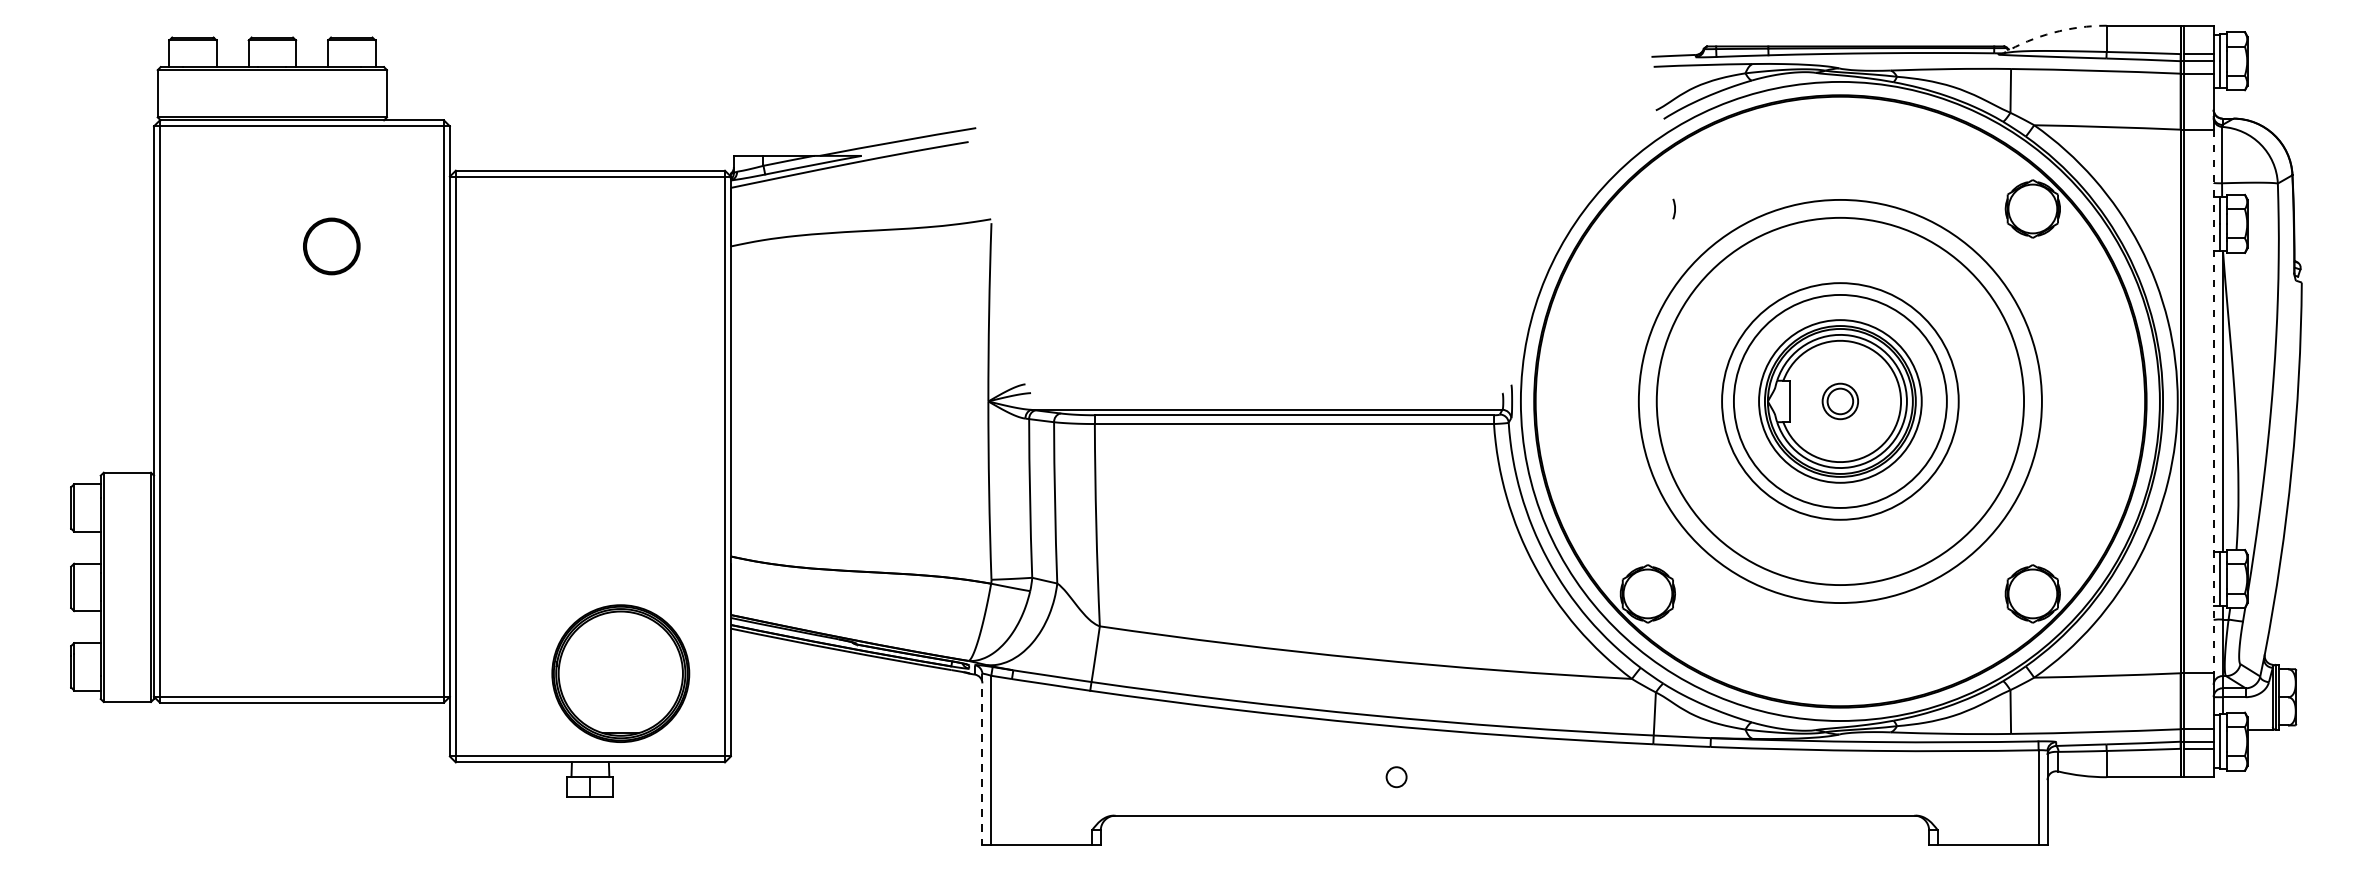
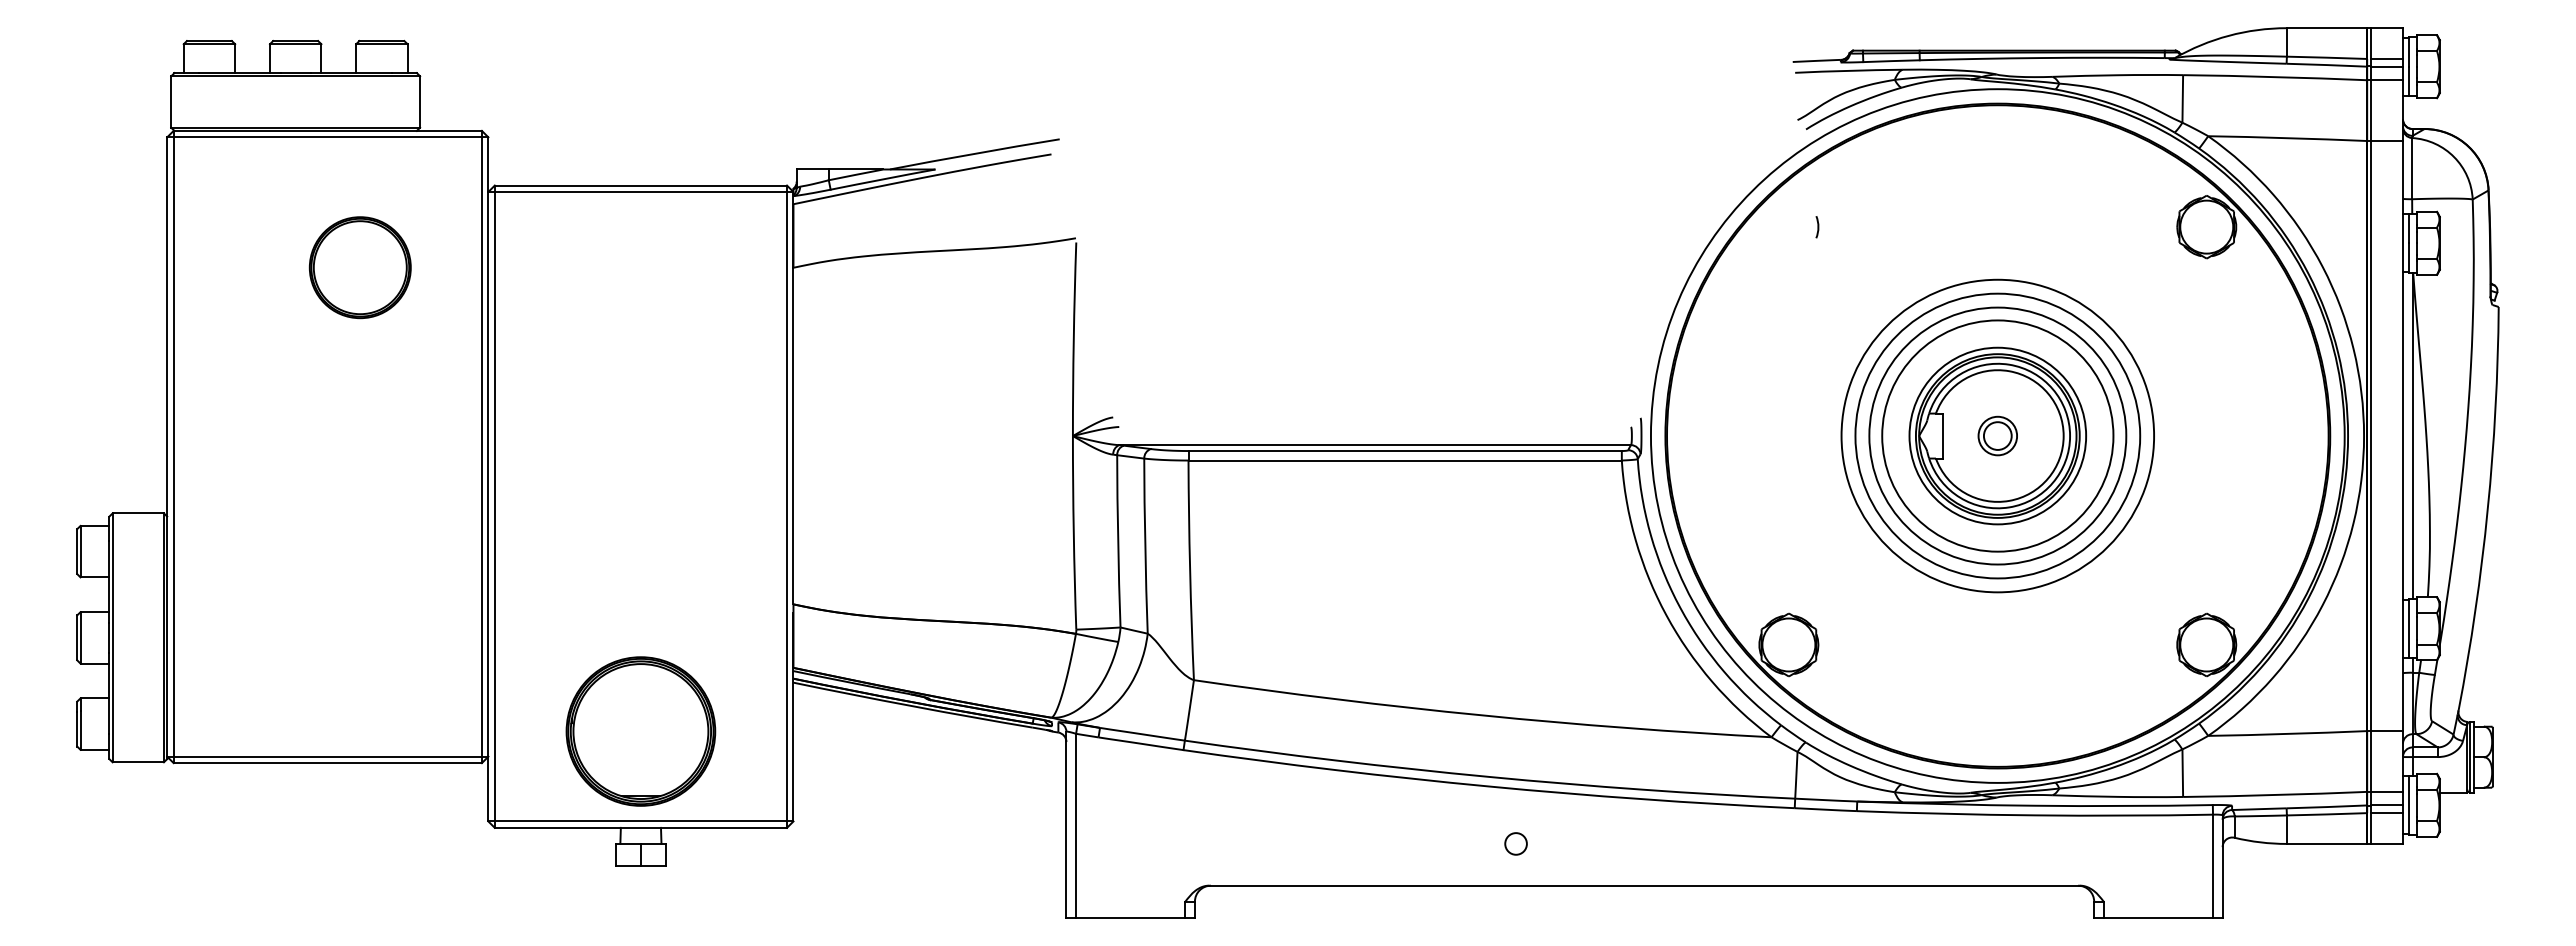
arc: (2052, 32) -> (2228, 35), dashed -> solid
part: (331, 246) -> (359, 267), size x1.67
circle: (1840, 400) -> (1997, 435), size x0.71
circle: (1840, 400) -> (1997, 435), size x0.71
line: (2213, 401) -> (2402, 436), dashed -> solid
part: (620, 673) -> (640, 731), moved
line: (982, 759) -> (1066, 824), dashed -> solid

